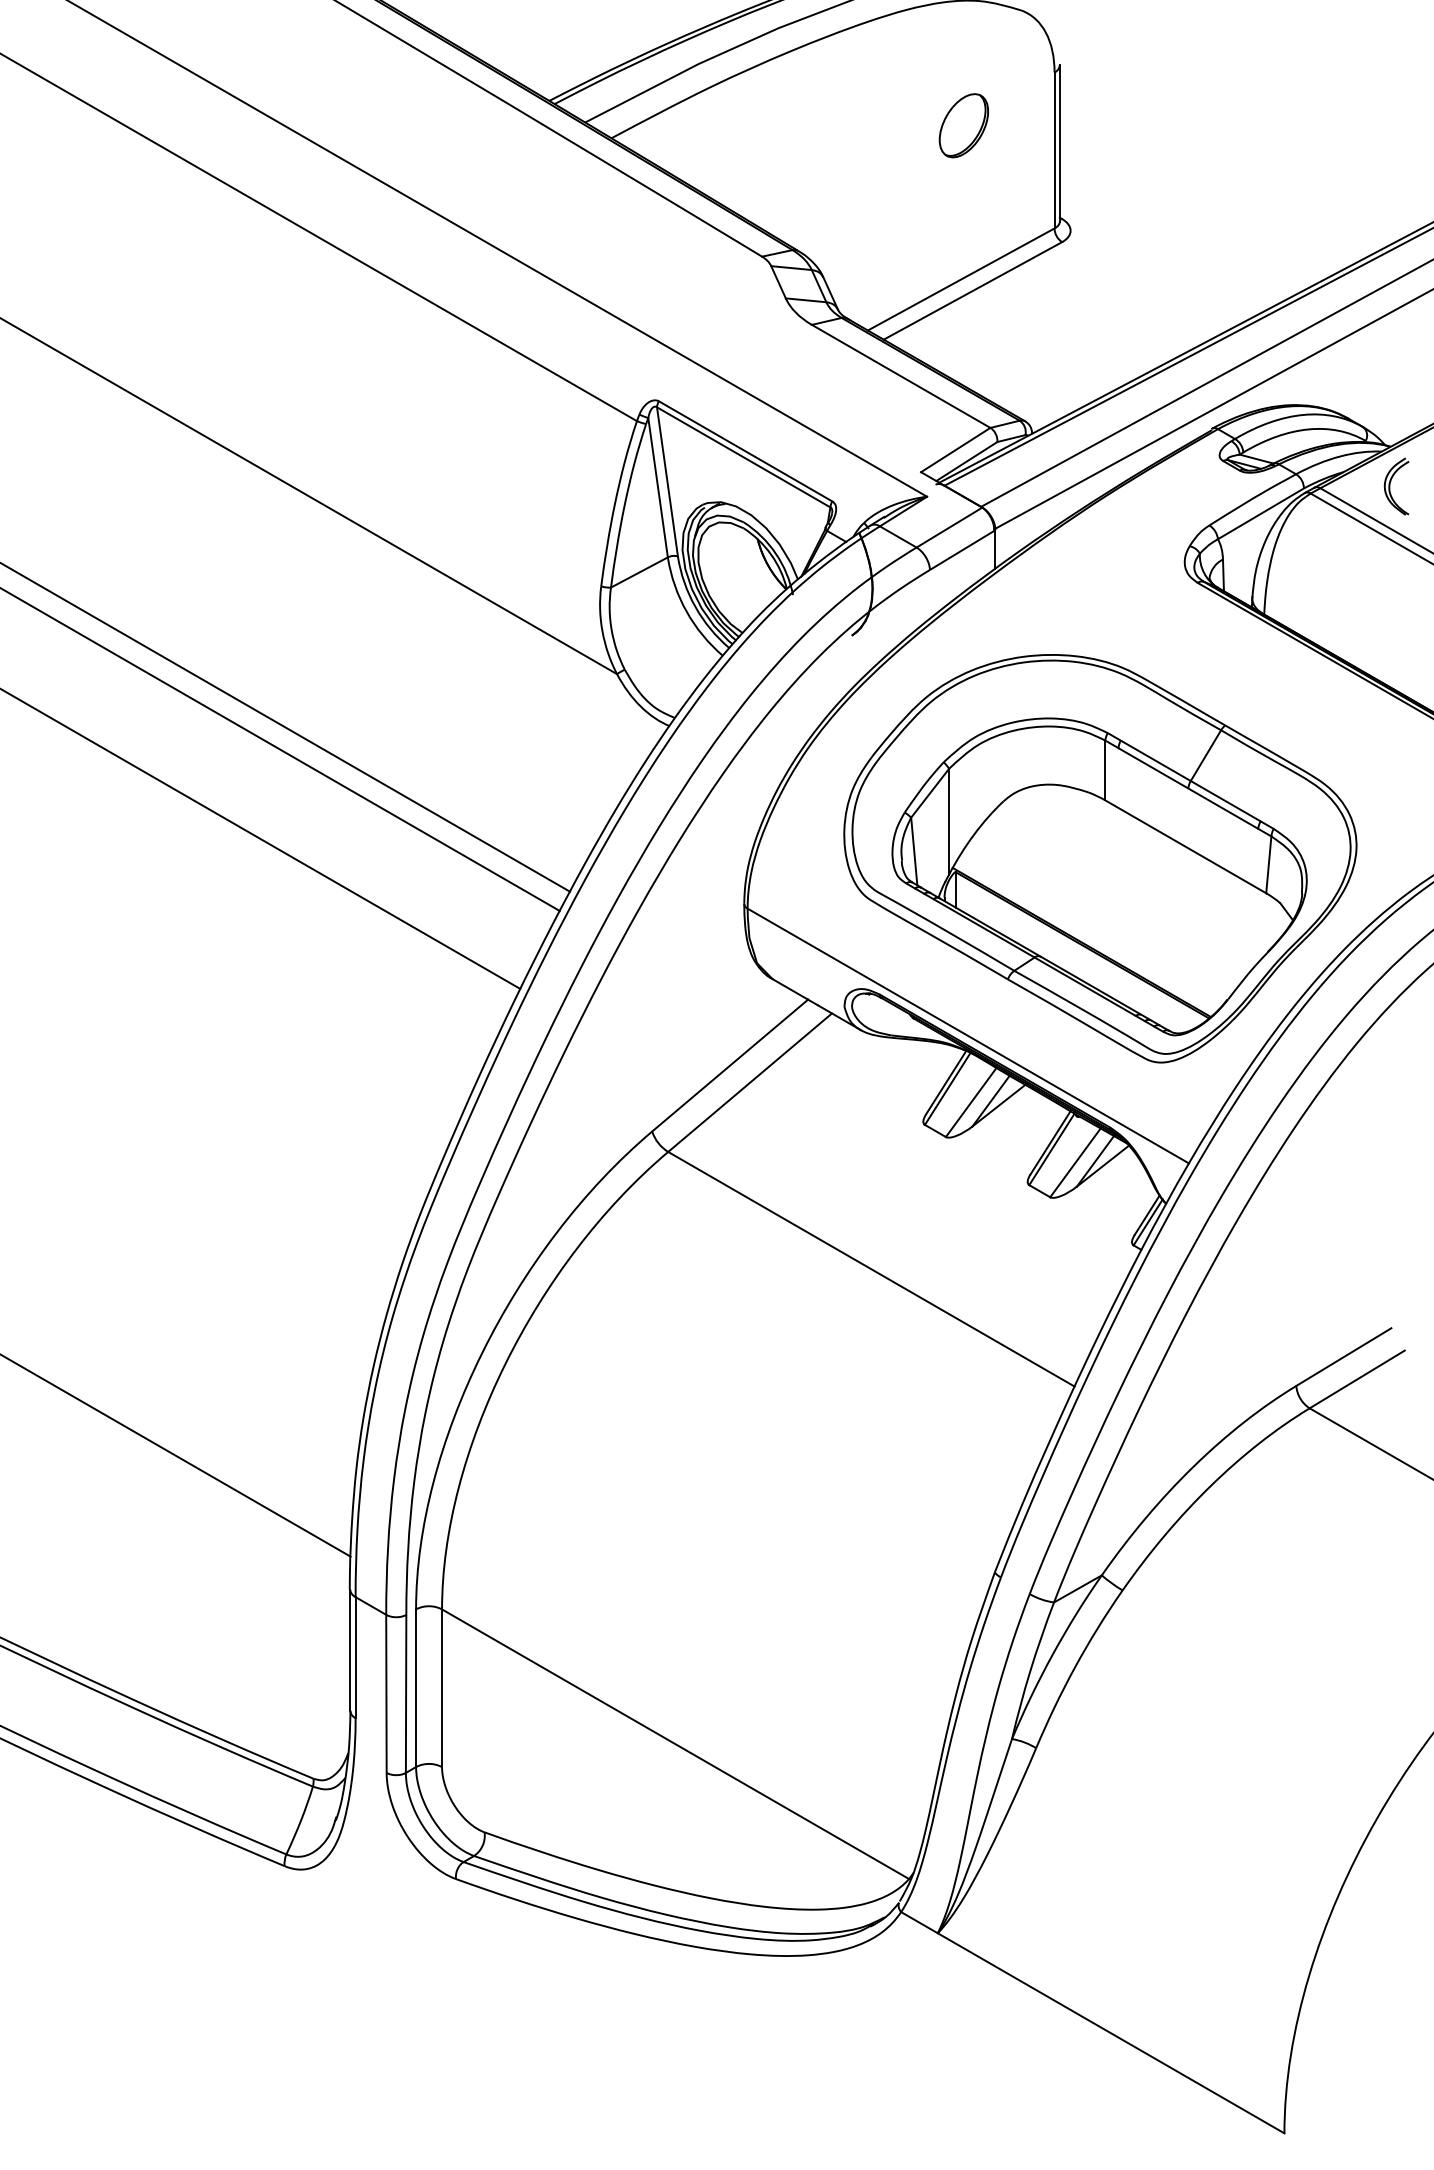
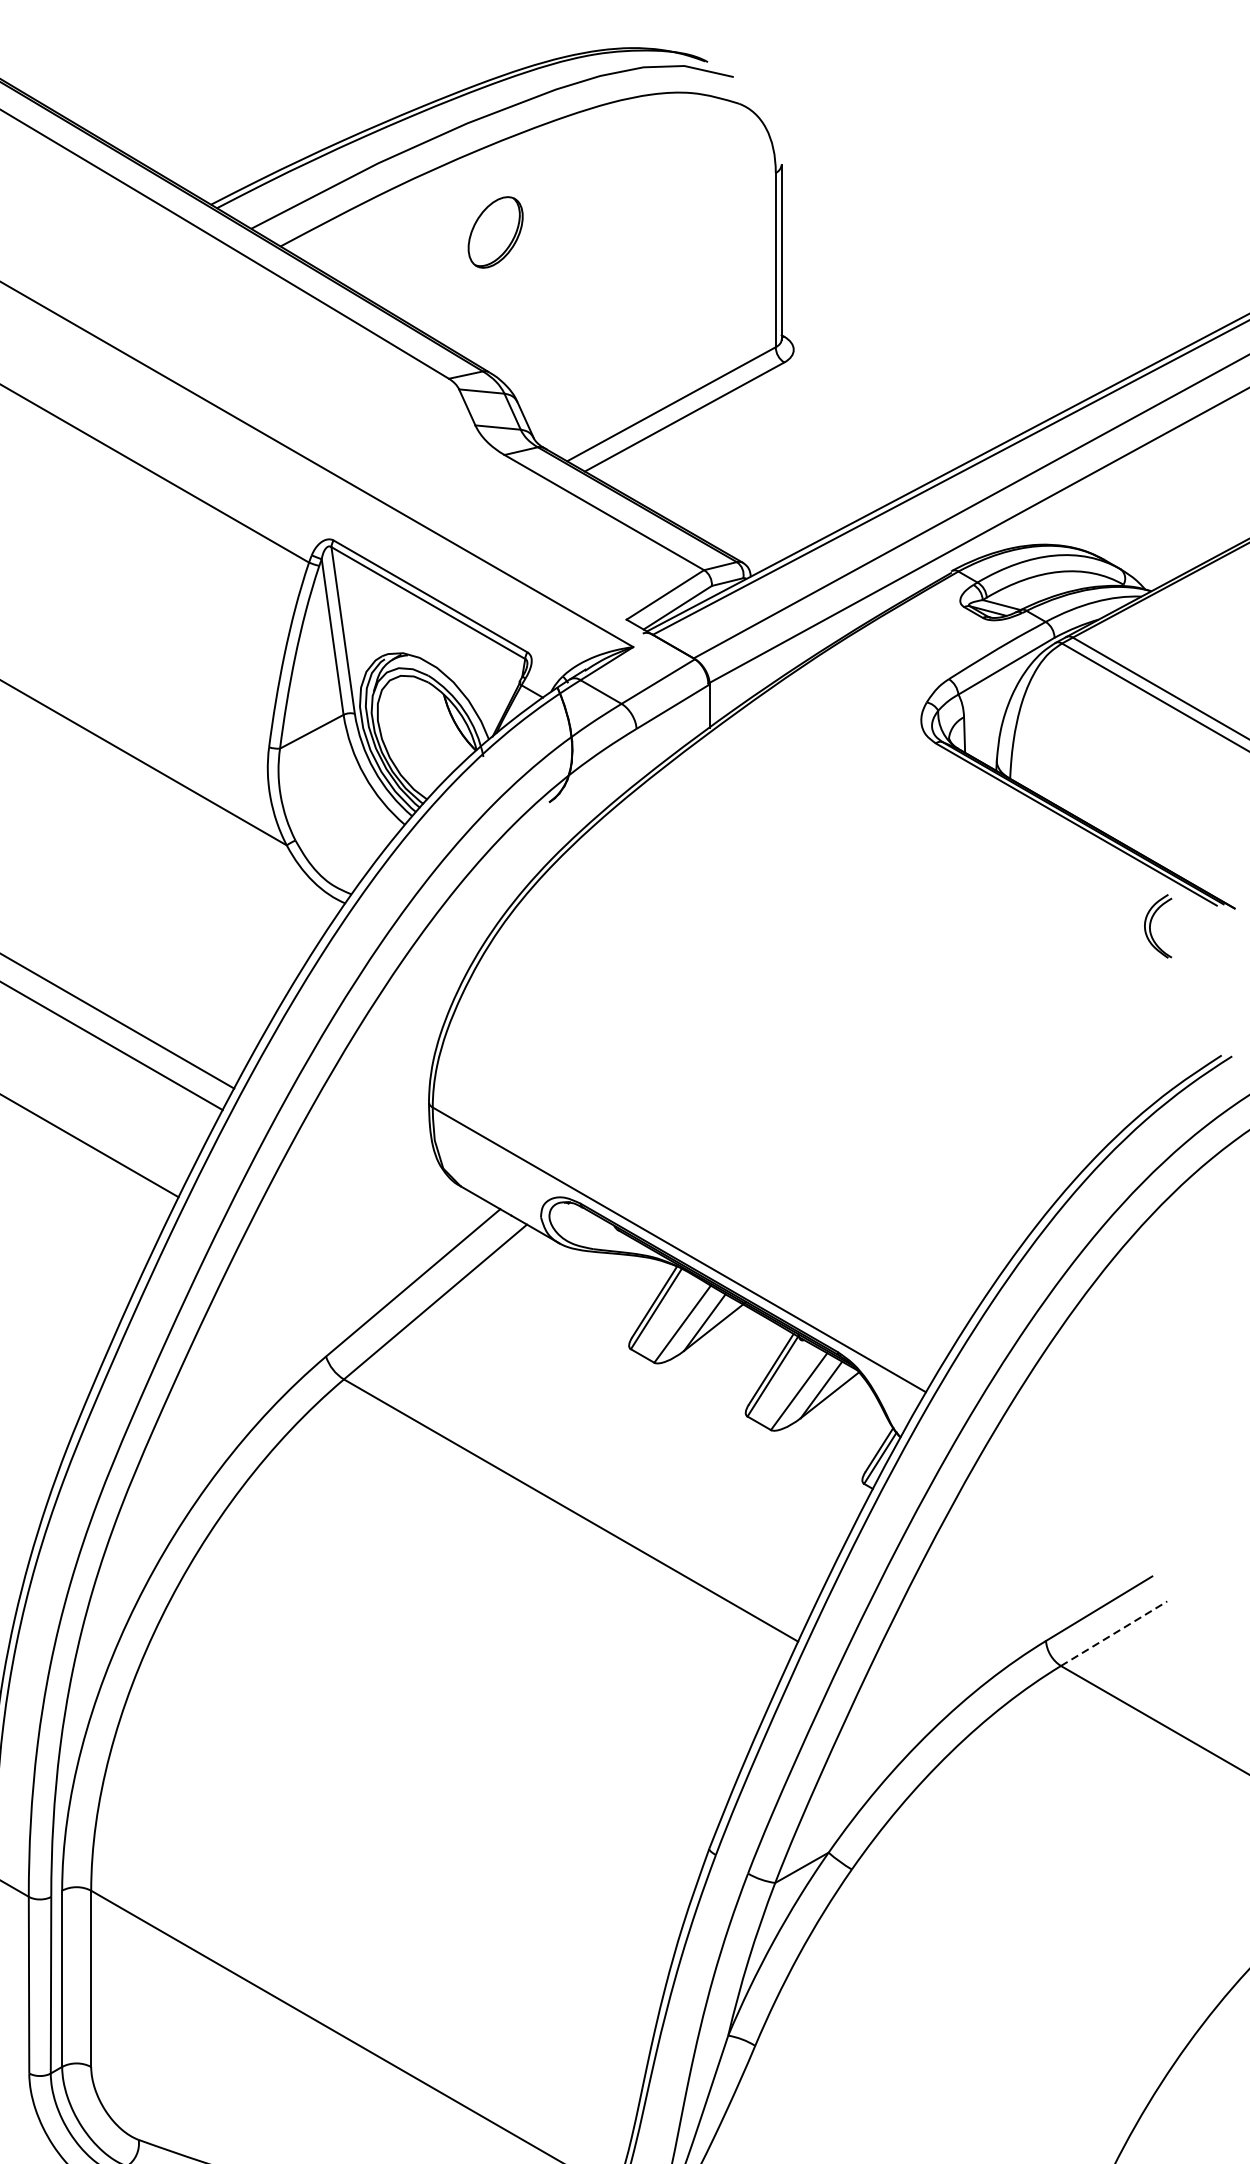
part: (963, 125) -> (495, 232), moved
part: (1396, 486) -> (1157, 926), moved
part: (1100, 858) -> (827, 1051), removed
line: (1357, 1379) -> (1114, 1633), solid -> dashed

